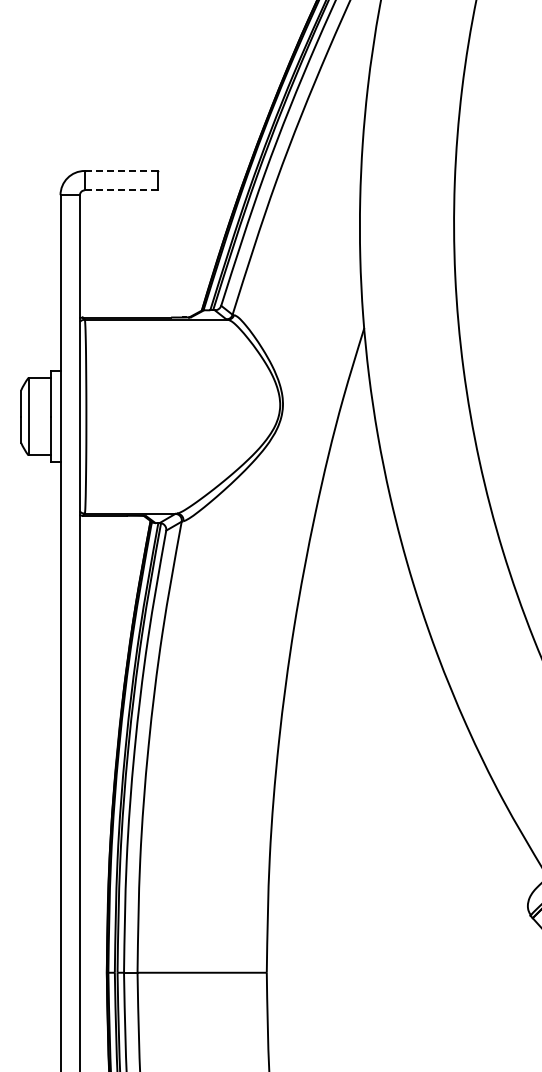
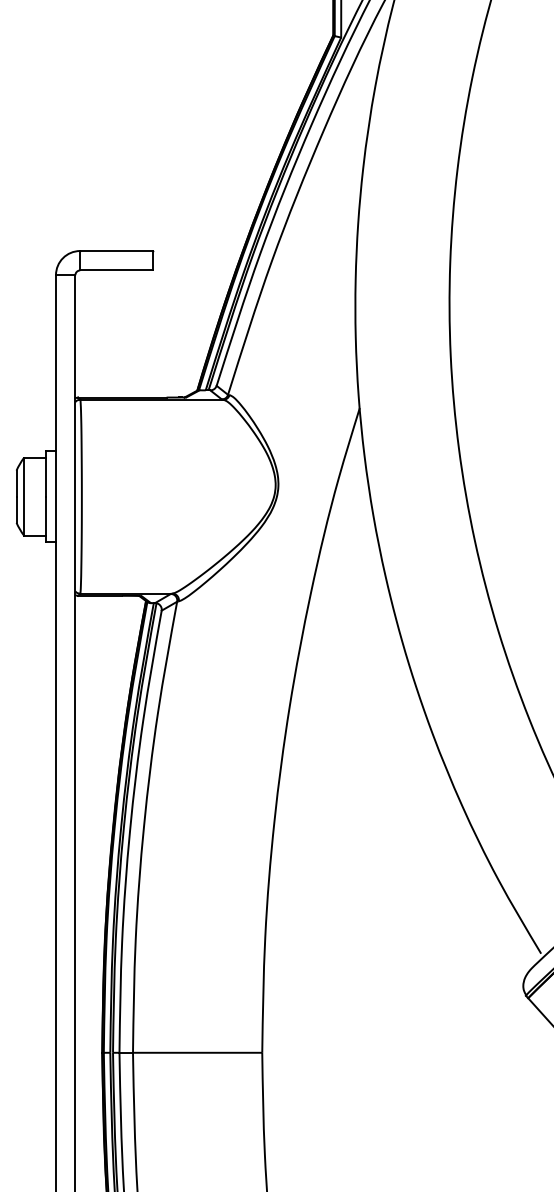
line: (121, 171) -> (116, 251), dashed -> solid
line: (121, 190) -> (116, 270), dashed -> solid

